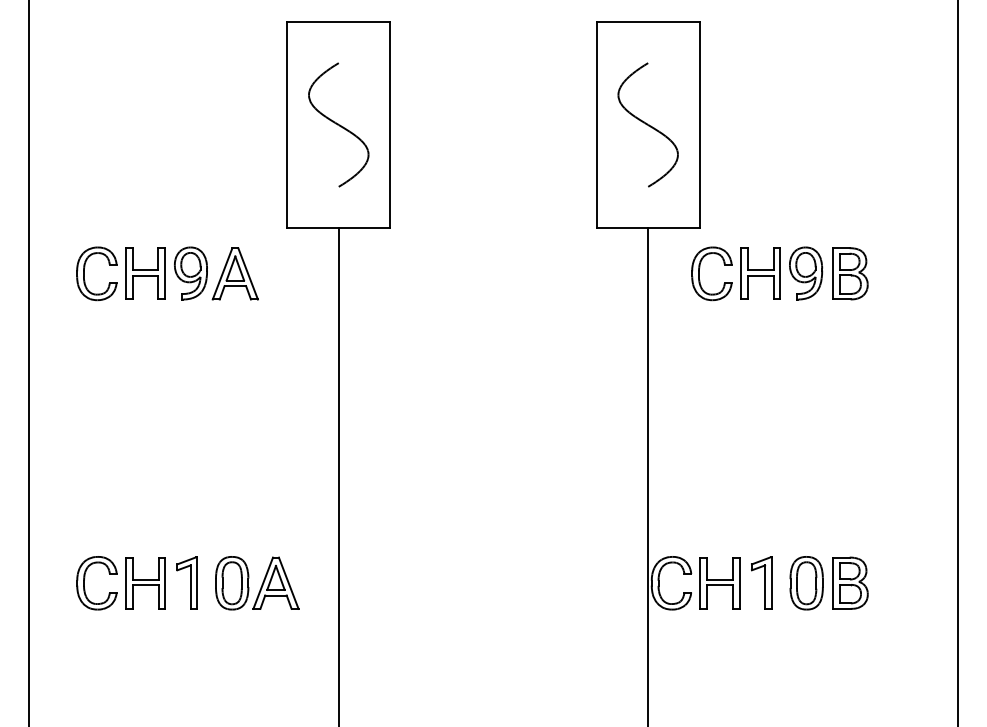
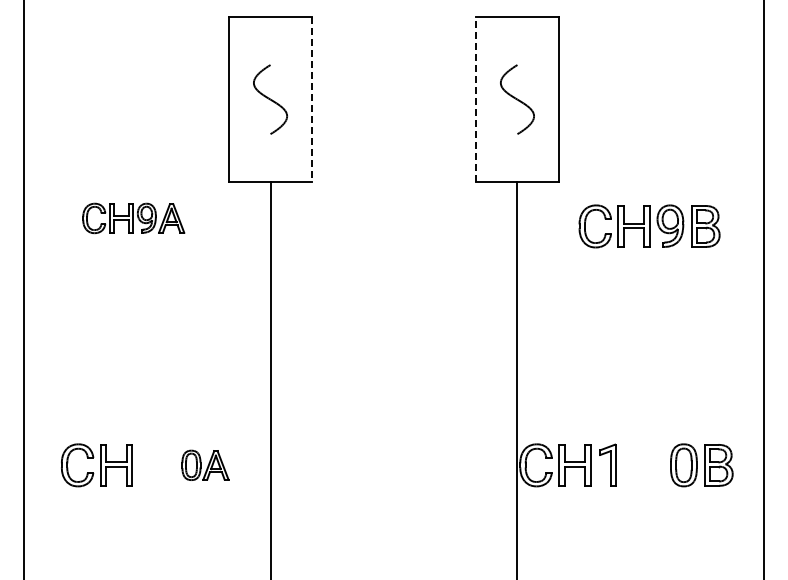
part: (338, 124) -> (270, 99), size x0.7
line: (596, 124) -> (476, 99), solid -> dashed
part: (648, 124) -> (517, 99), size x0.7
line: (390, 126) -> (311, 100), solid -> dashed
part: (167, 273) -> (133, 218), size x0.7
part: (779, 273) -> (649, 226), moved
part: (185, 582) -> (148, 464), removed
part: (257, 583) -> (205, 465), size x0.7
part: (828, 583) -> (701, 465), moved

